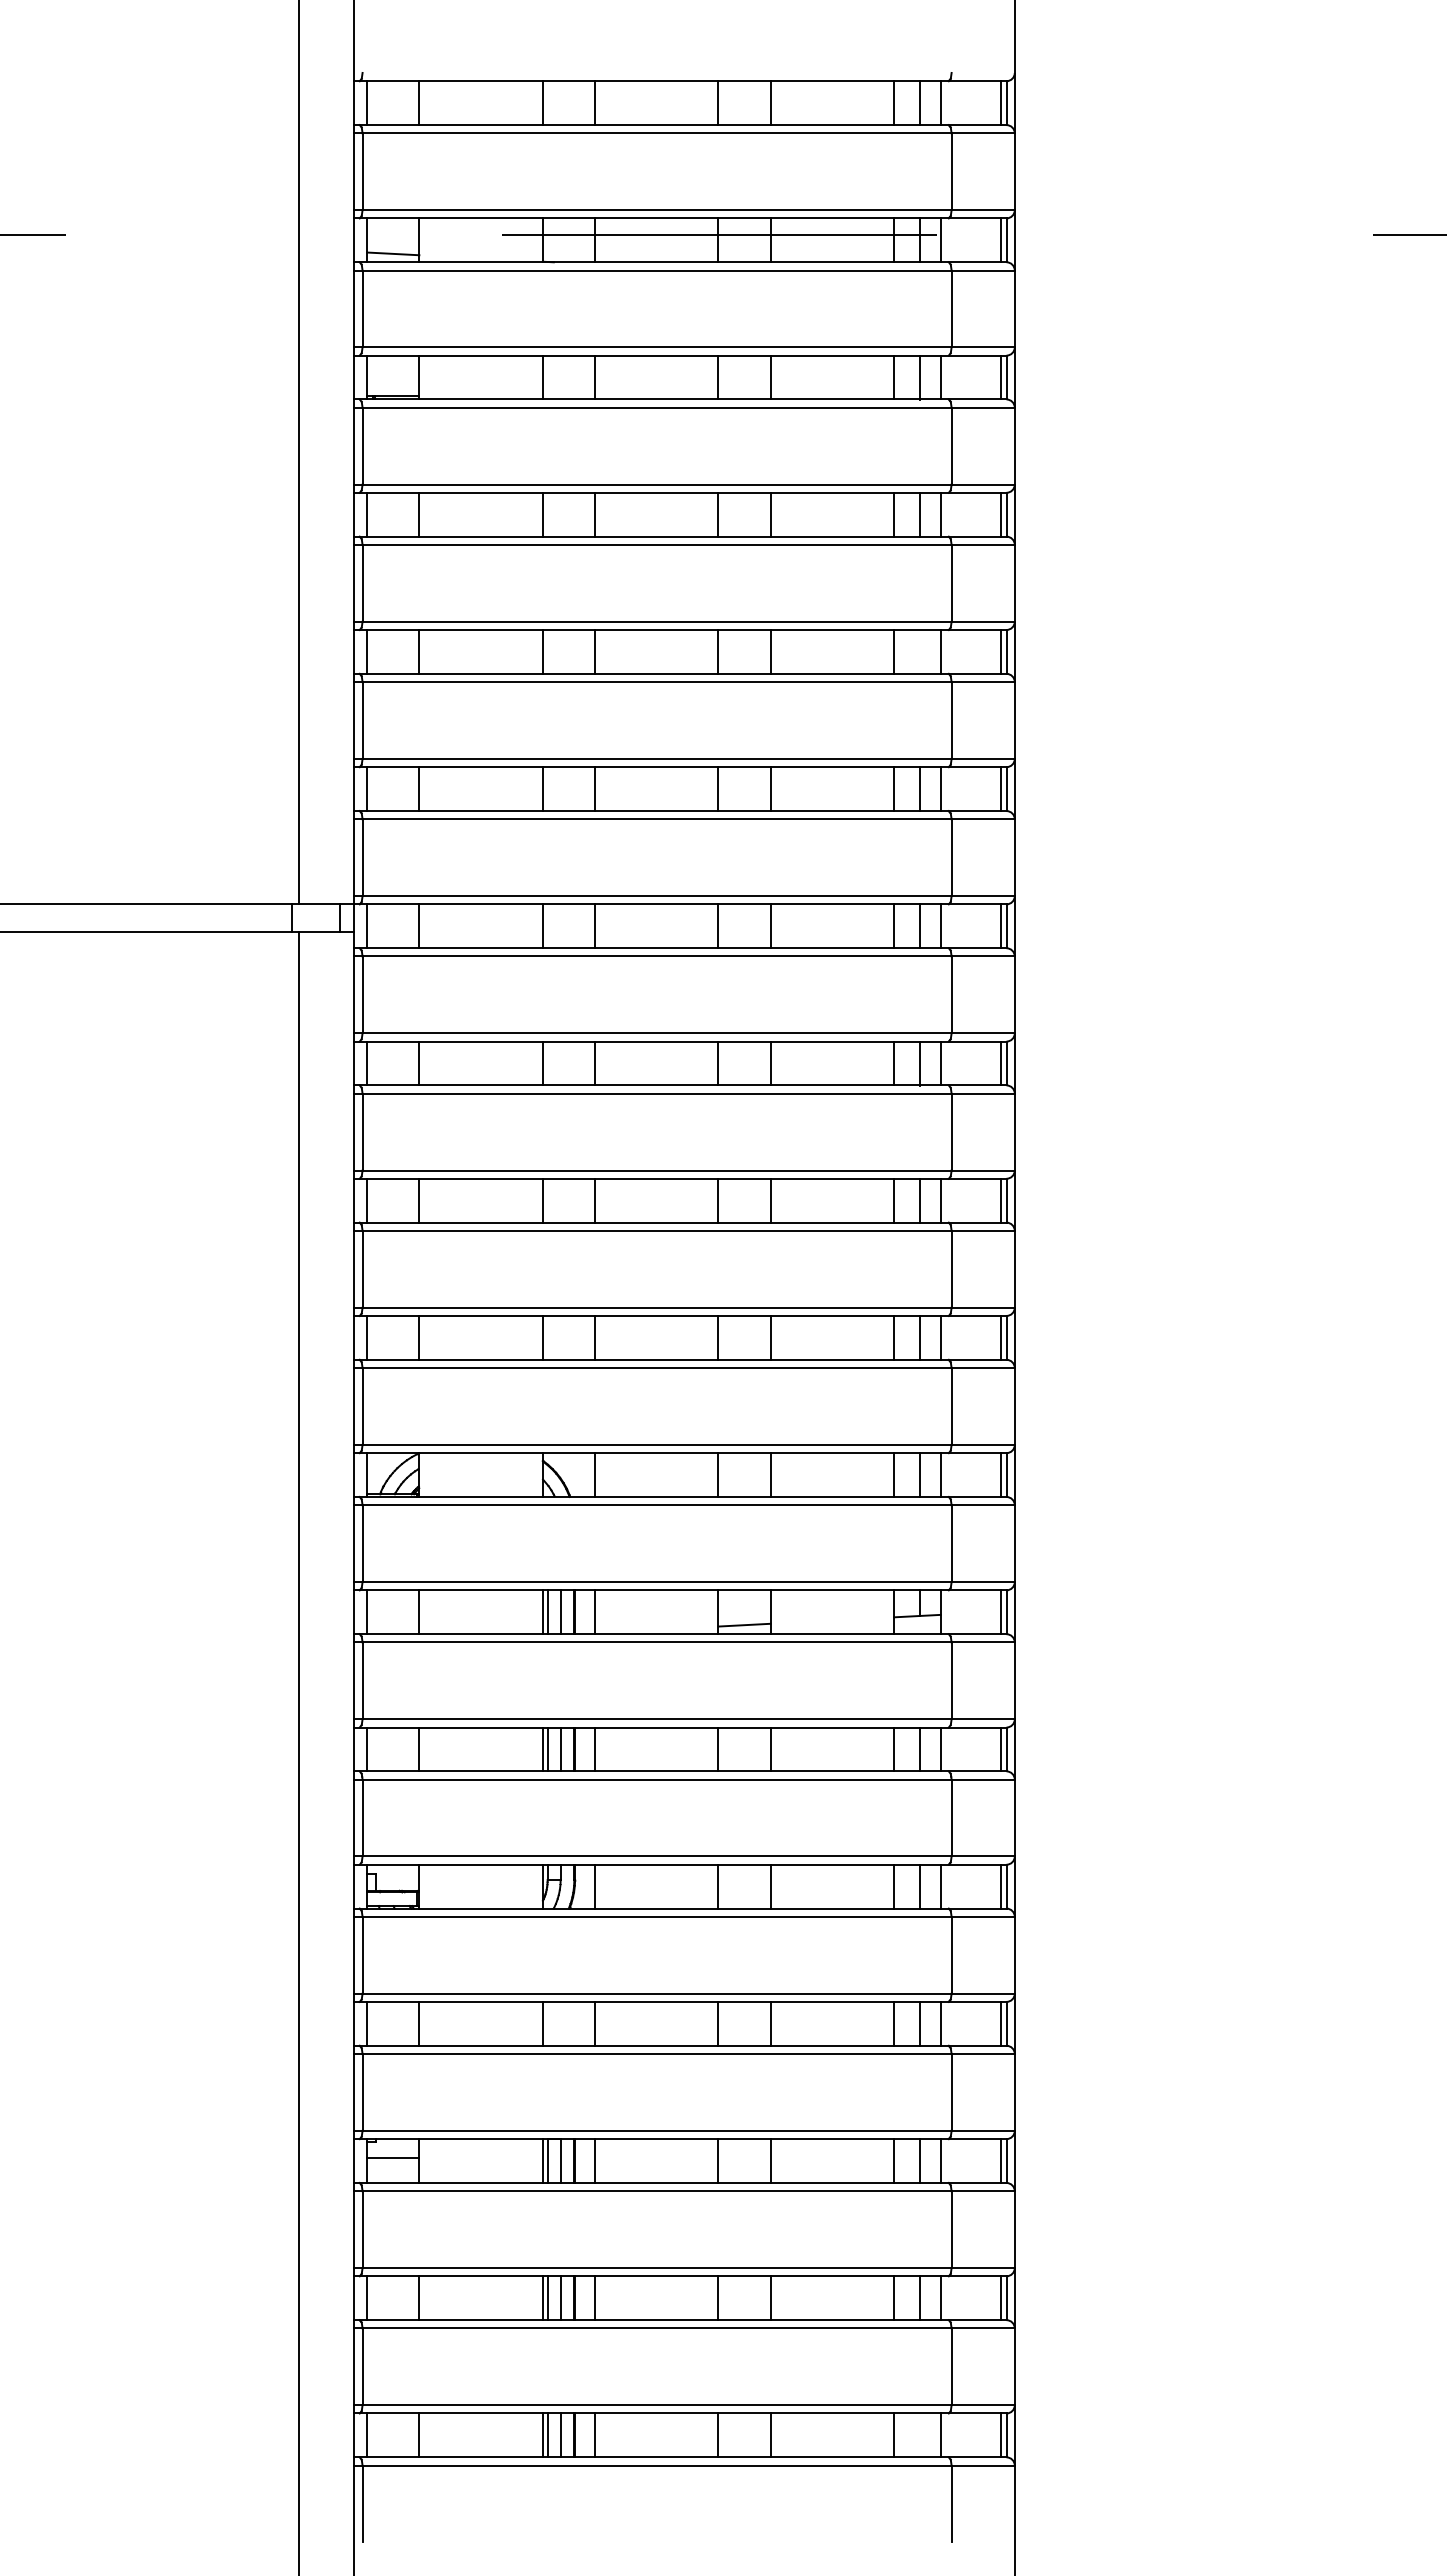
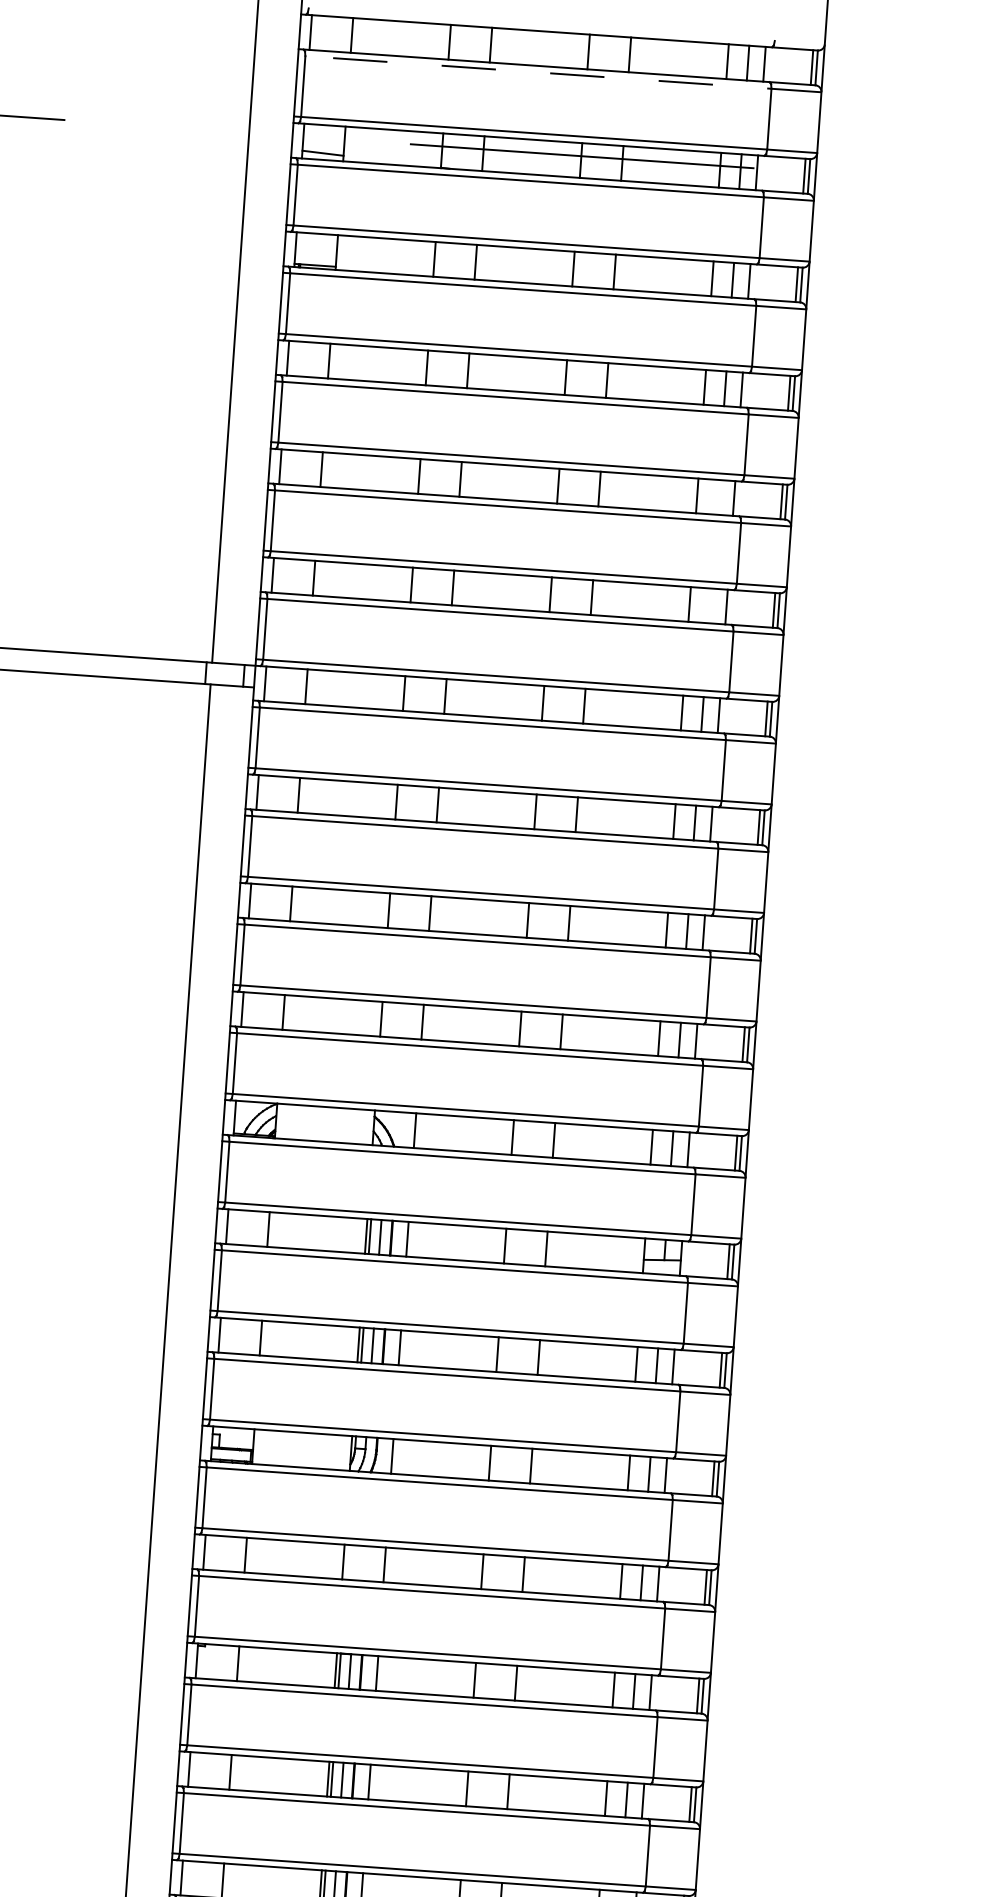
line: (684, 133) -> (560, 74), solid -> dashed
line: (919, 789) -> (709, 606), removed
line: (744, 1624) -> (525, 1257), removed
line: (393, 2158) -> (217, 1660), removed

